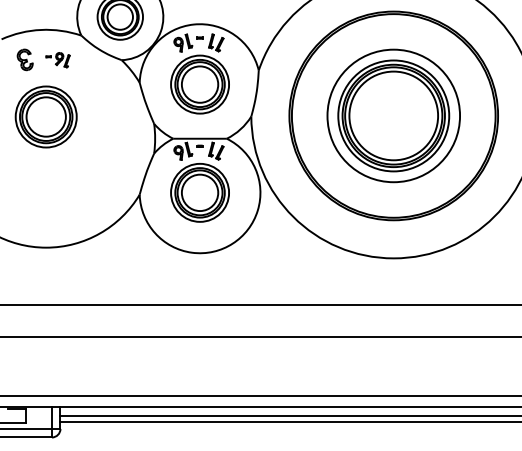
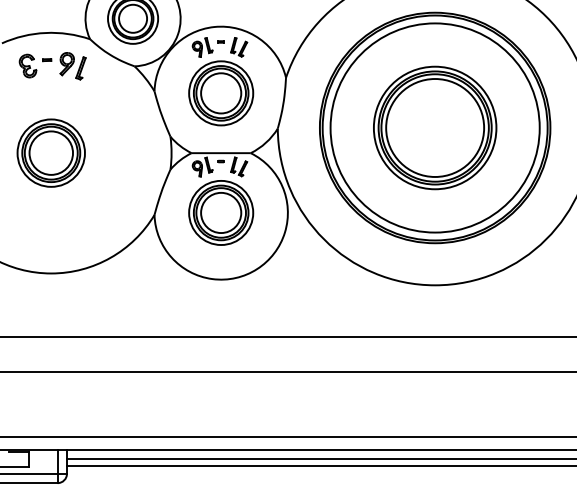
part: (58, 60) -> (64, 66), size x1.67
circle: (393, 115) -> (434, 127), size x1.43
part: (45, 116) -> (50, 152), moved

